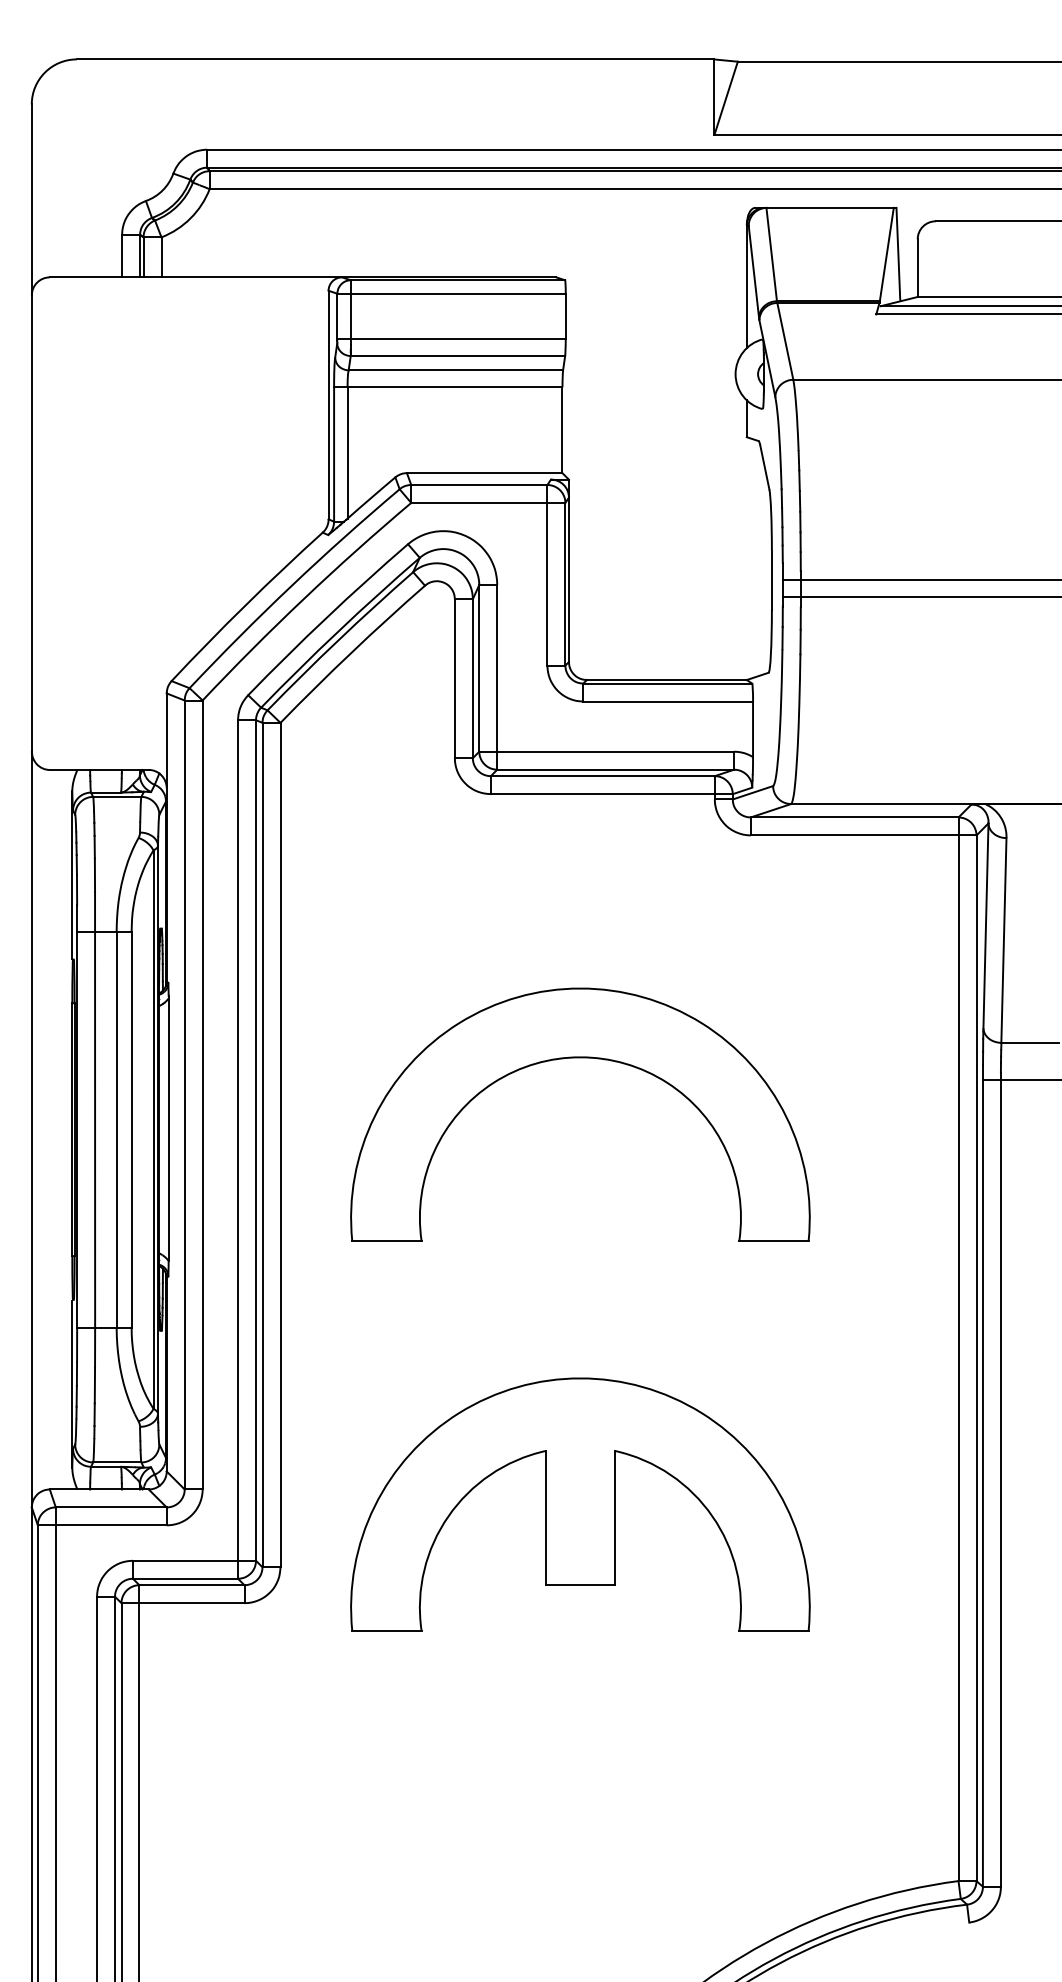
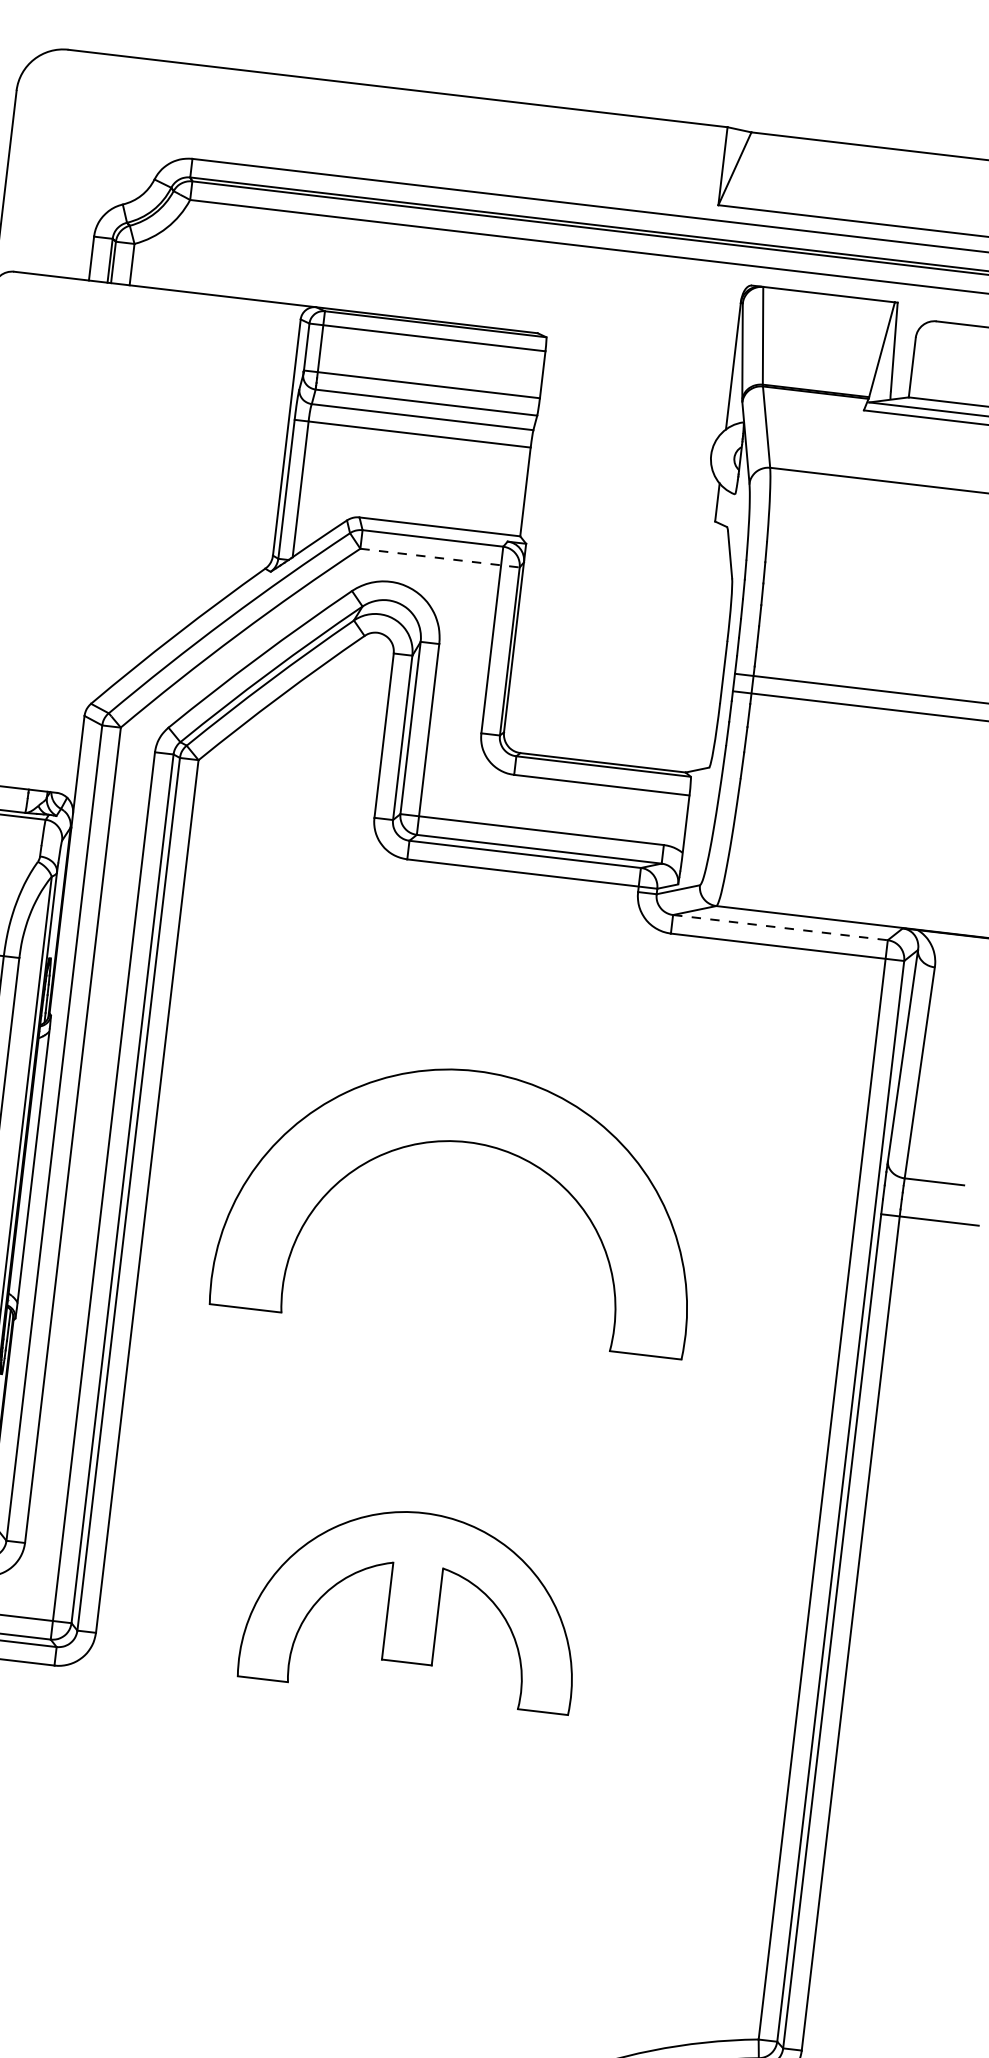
line: (488, 502) -> (440, 557), solid -> dashed
line: (854, 817) -> (780, 927), solid -> dashed
part: (580, 1504) -> (413, 1604), size x0.7

